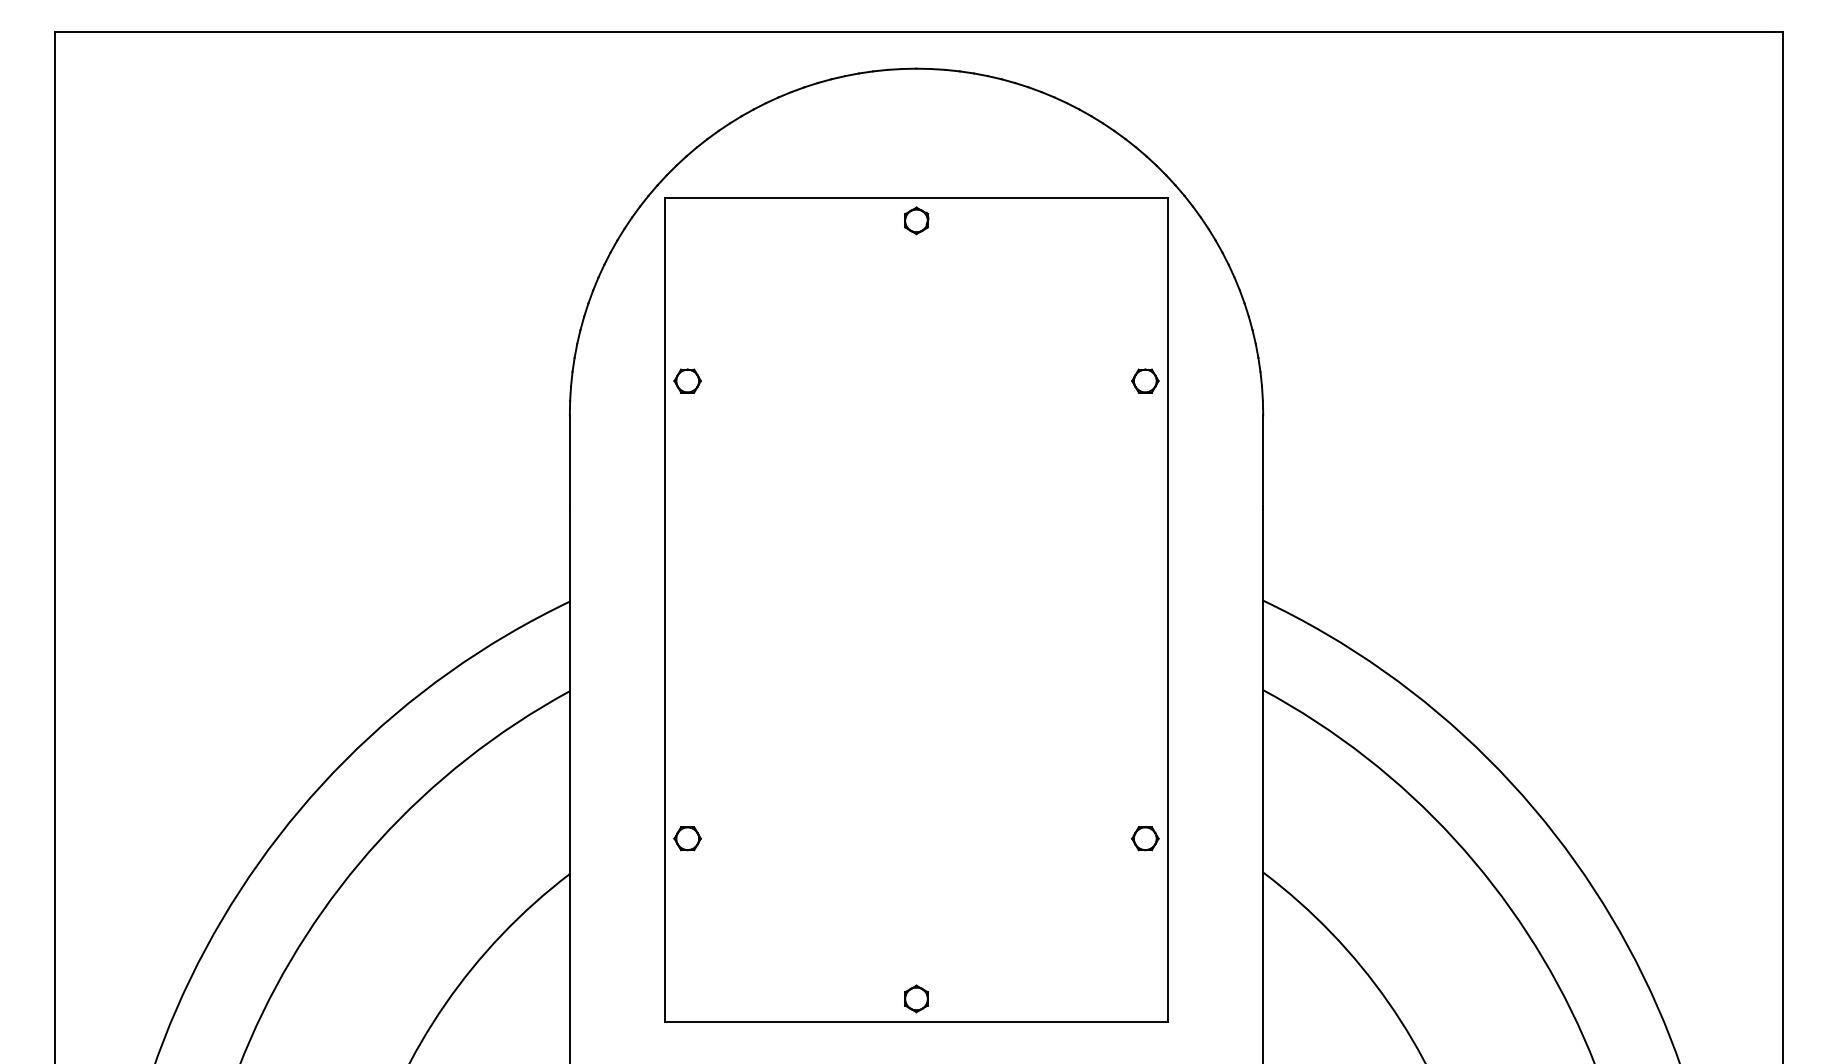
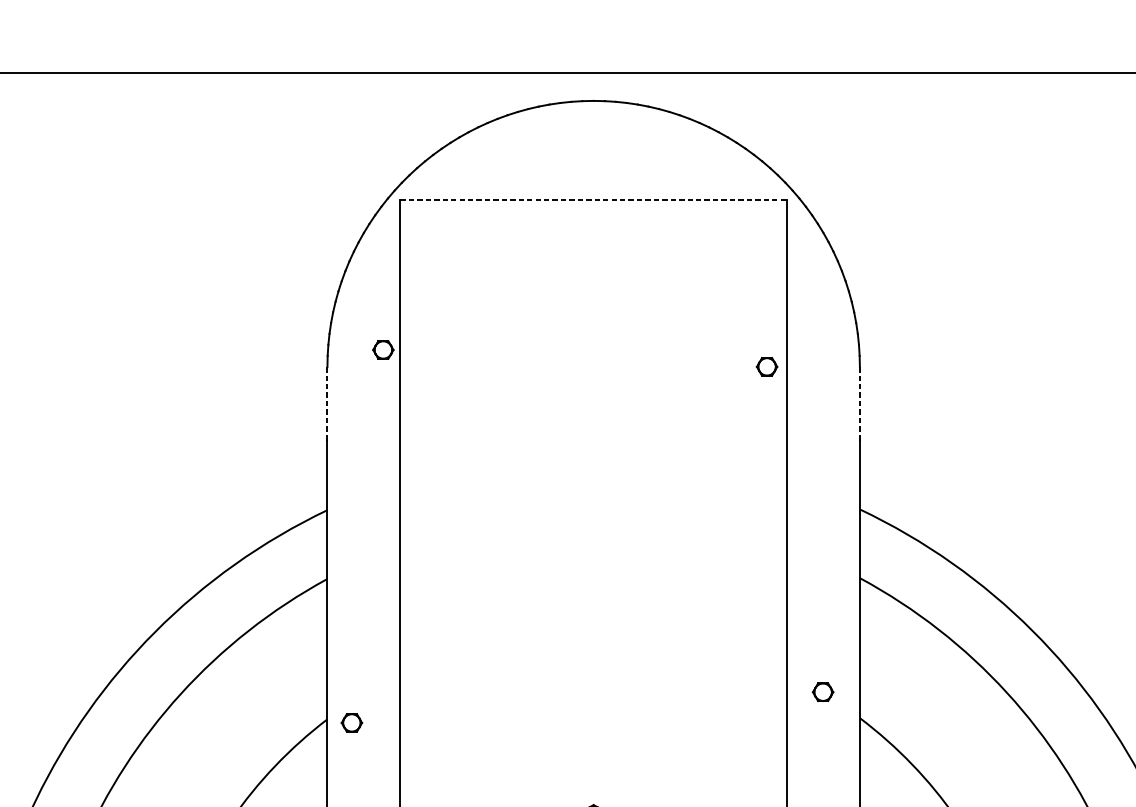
line: (916, 197) -> (593, 199), solid -> dashed
part: (916, 220) -> (593, 217), removed
part: (687, 380) -> (383, 349), moved
part: (1145, 380) -> (767, 366), moved
line: (569, 461) -> (327, 402), solid -> dashed
line: (1263, 461) -> (860, 402), solid -> dashed
part: (687, 838) -> (351, 722), moved
part: (1145, 838) -> (823, 692), moved

